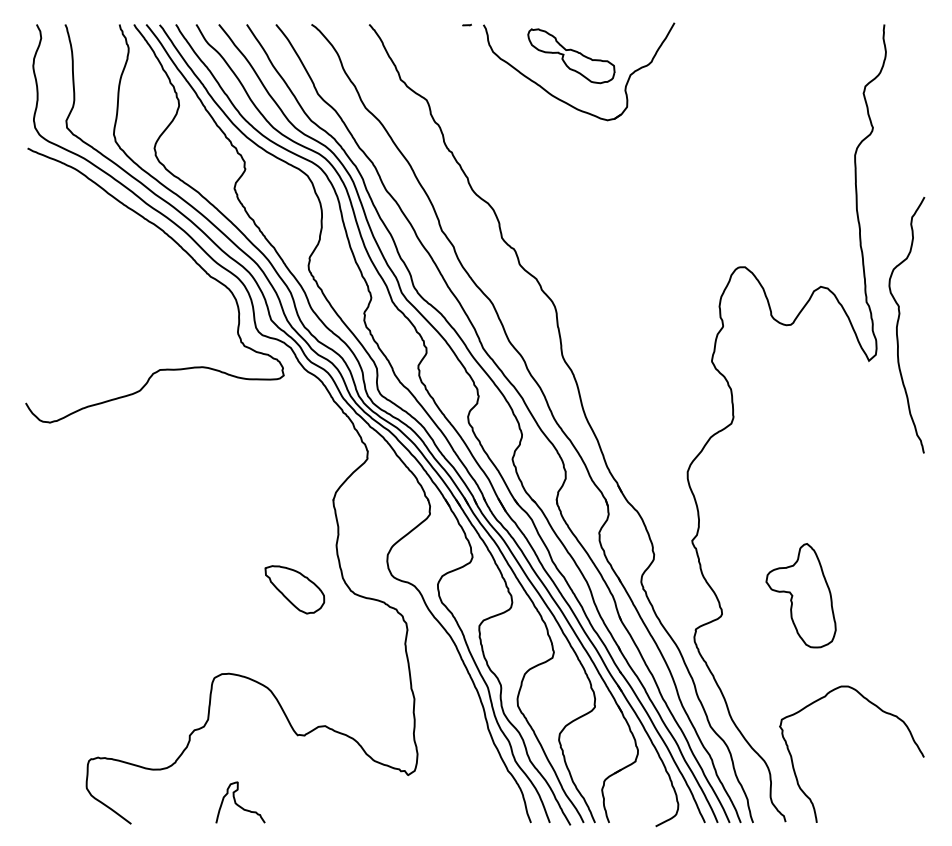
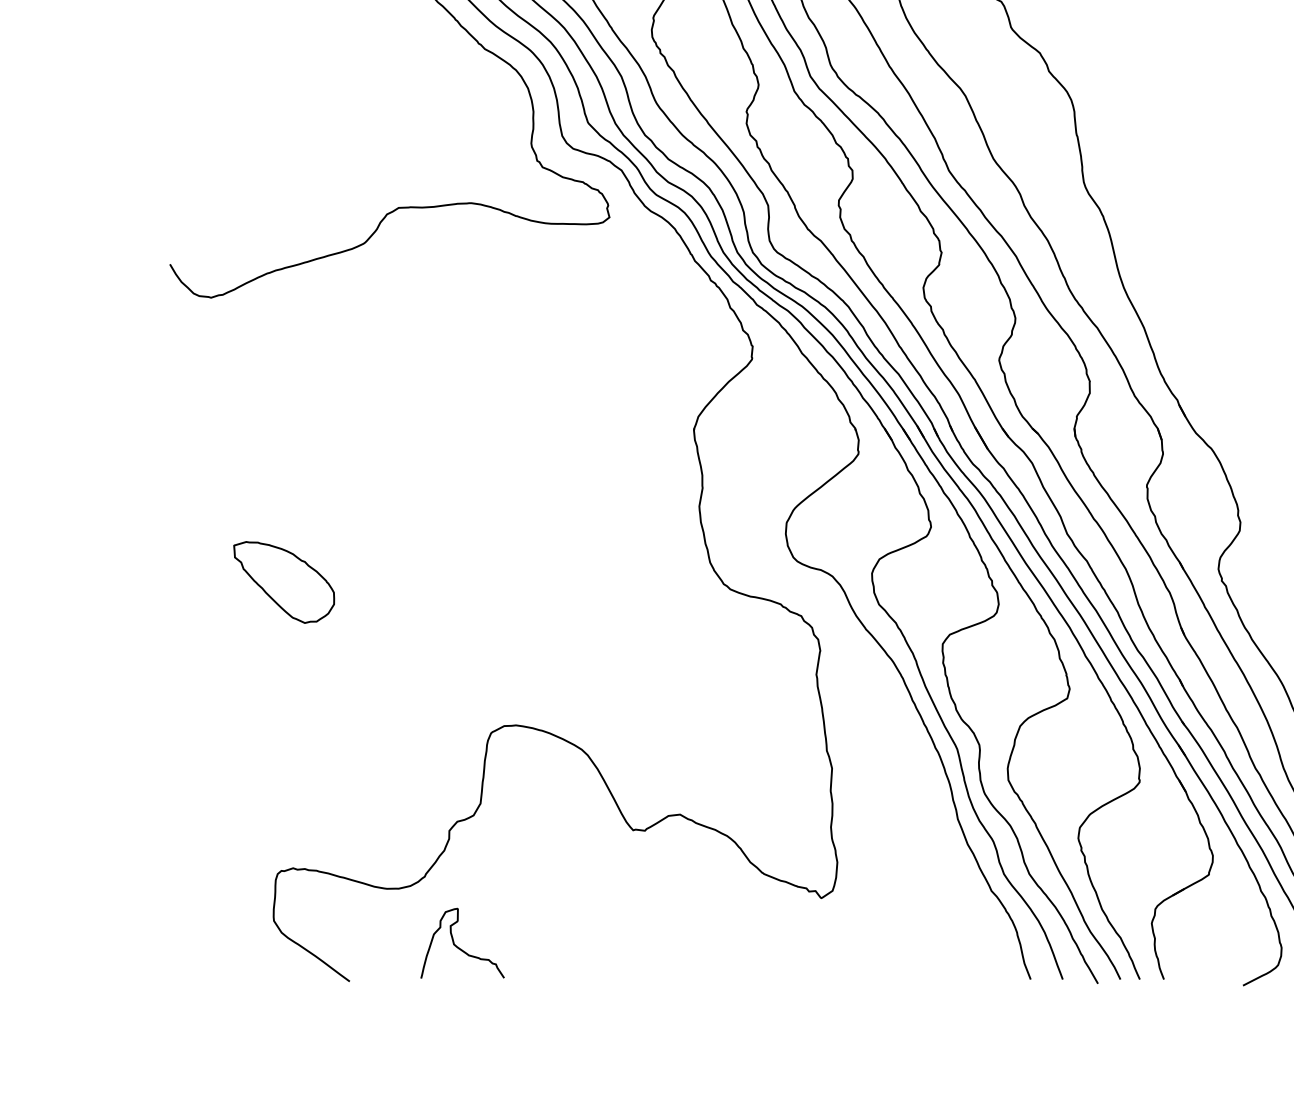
part: (294, 589) -> (283, 581), moved
curve: (238, 804) -> (459, 946), moved

